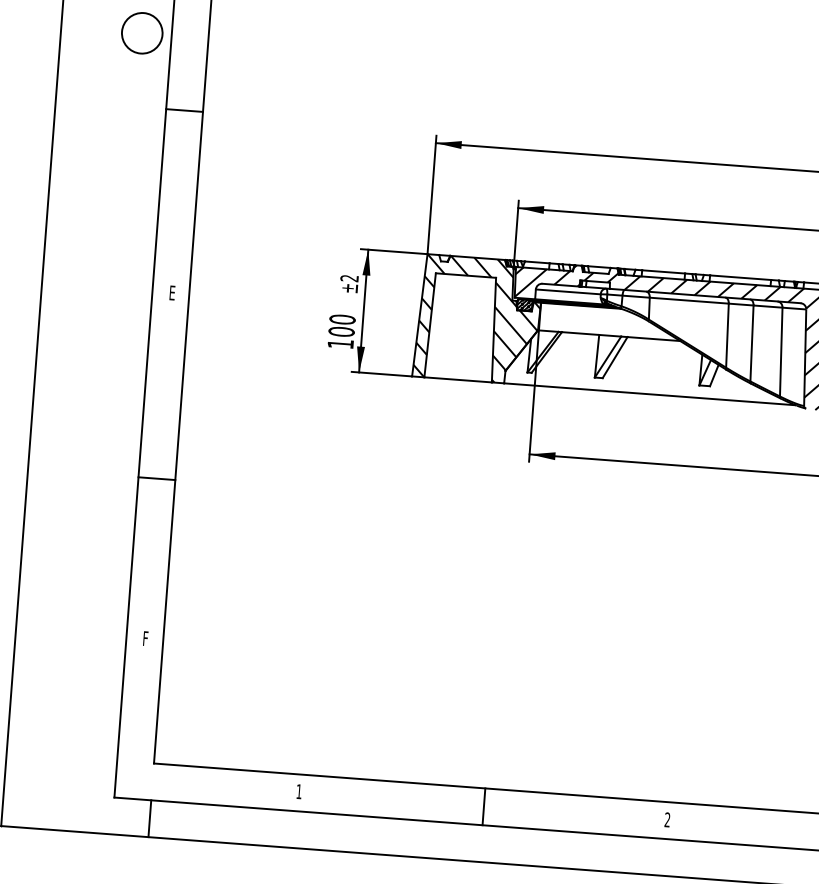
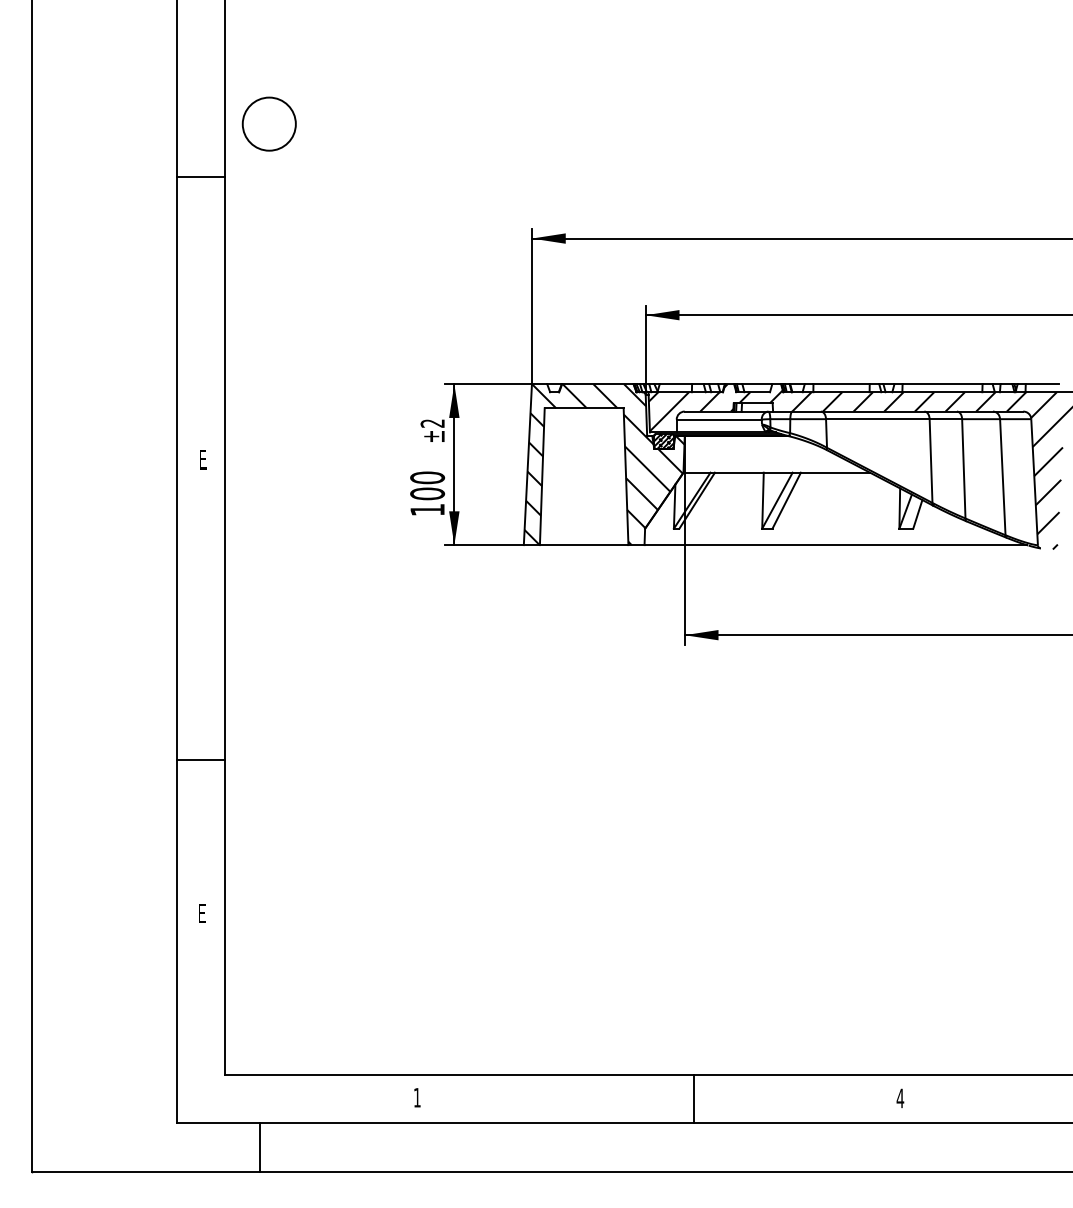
circle: (141, 32) -> (268, 123), moved
line: (184, 110) -> (200, 176), moved
line: (156, 478) -> (200, 760), moved
text: (145, 638) -> (202, 913), F -> E
line: (483, 806) -> (693, 1099), moved
line: (150, 818) -> (260, 1147), moved
text: (667, 819) -> (900, 1098), 2 -> 4

